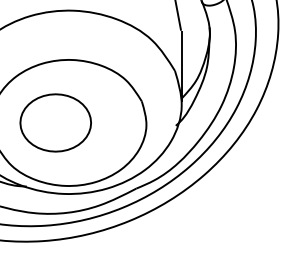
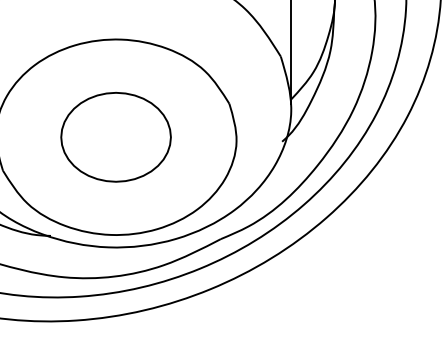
part: (55, 122) -> (115, 136), moved

